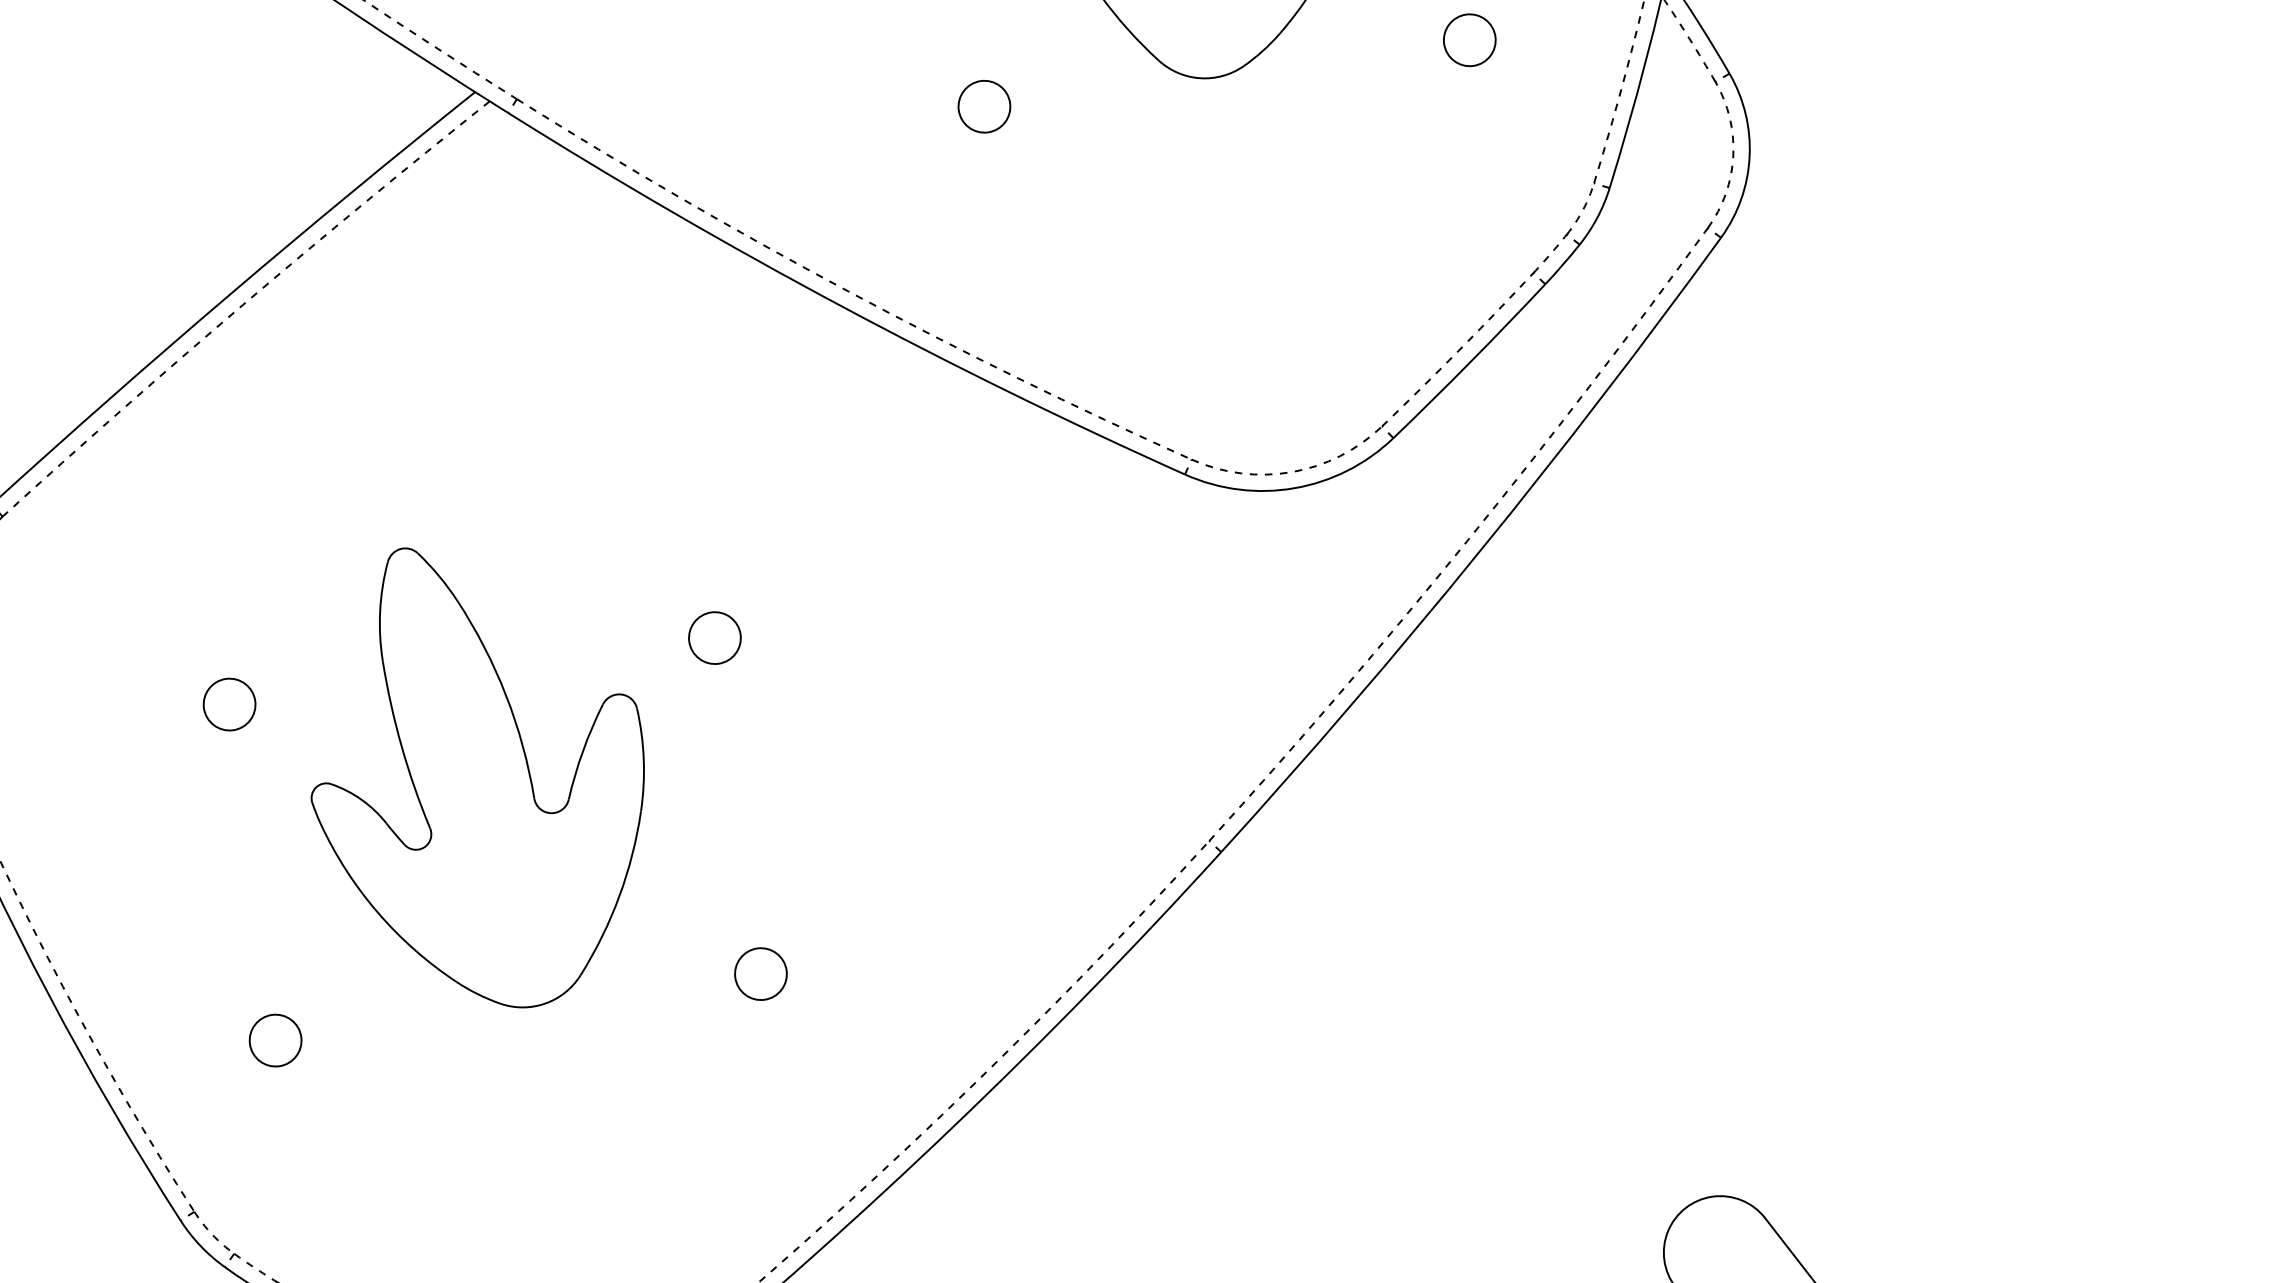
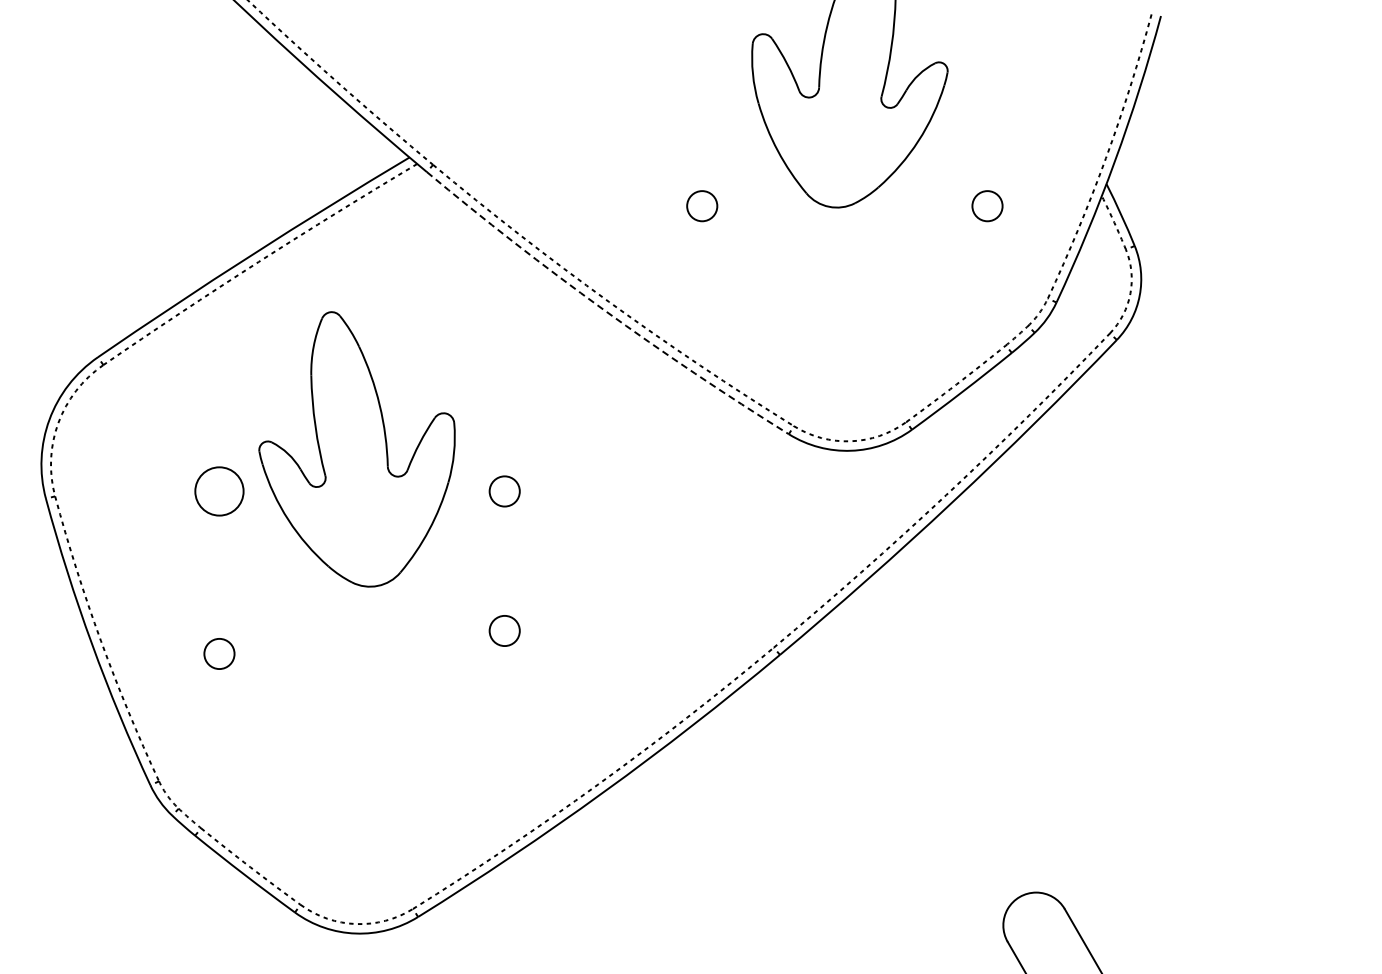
arc: (840, 305) -> (603, 309), solid -> dashed
circle: (229, 704) -> (219, 491), size x1.6
part: (476, 776) -> (356, 449), moved
circle: (760, 973) -> (504, 630), moved
circle: (275, 1039) -> (219, 653), moved

